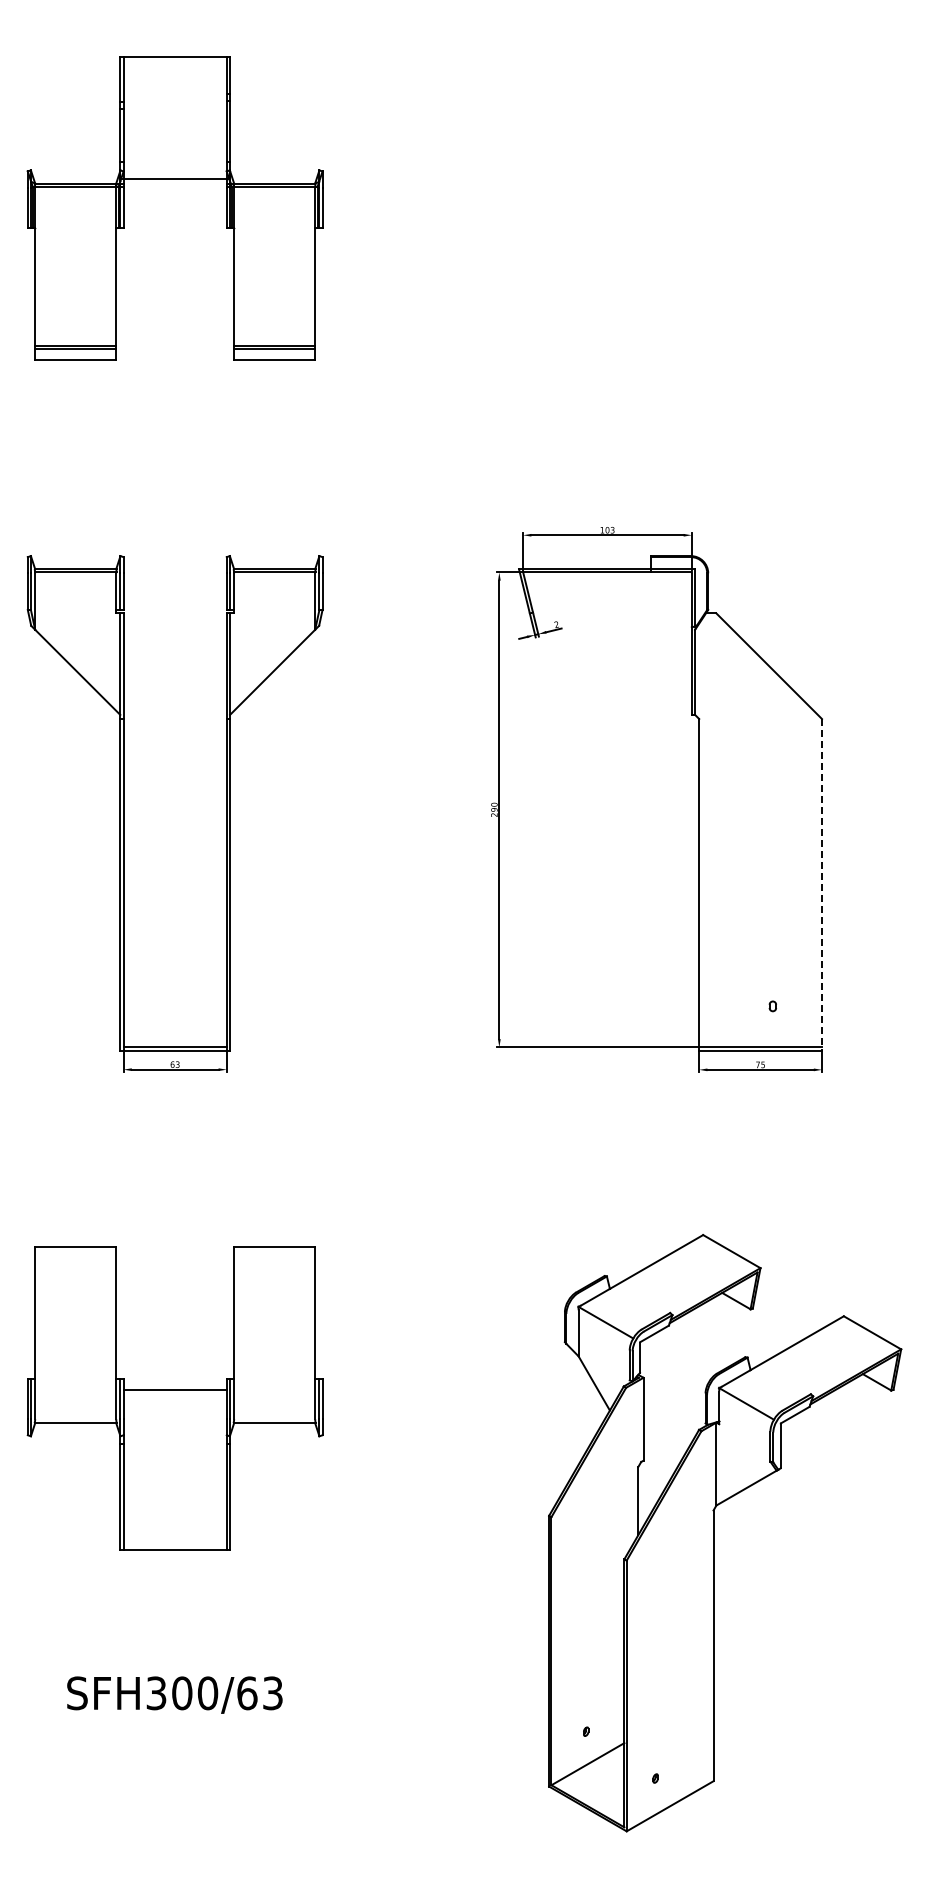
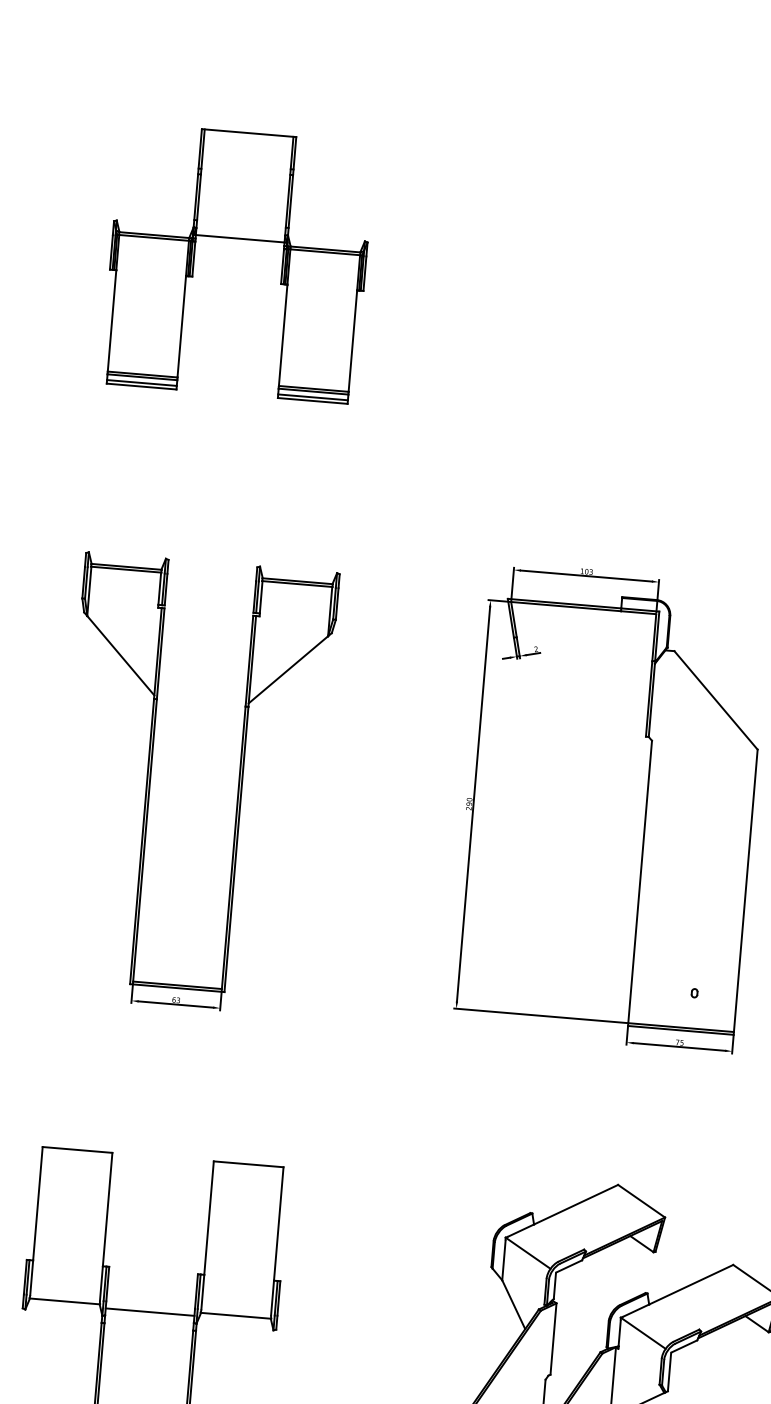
line: (75, 355) -> (141, 383), added
line: (274, 355) -> (312, 397), added
line: (822, 884) -> (746, 891), dashed -> solid
line: (174, 1390) -> (149, 1312), moved

